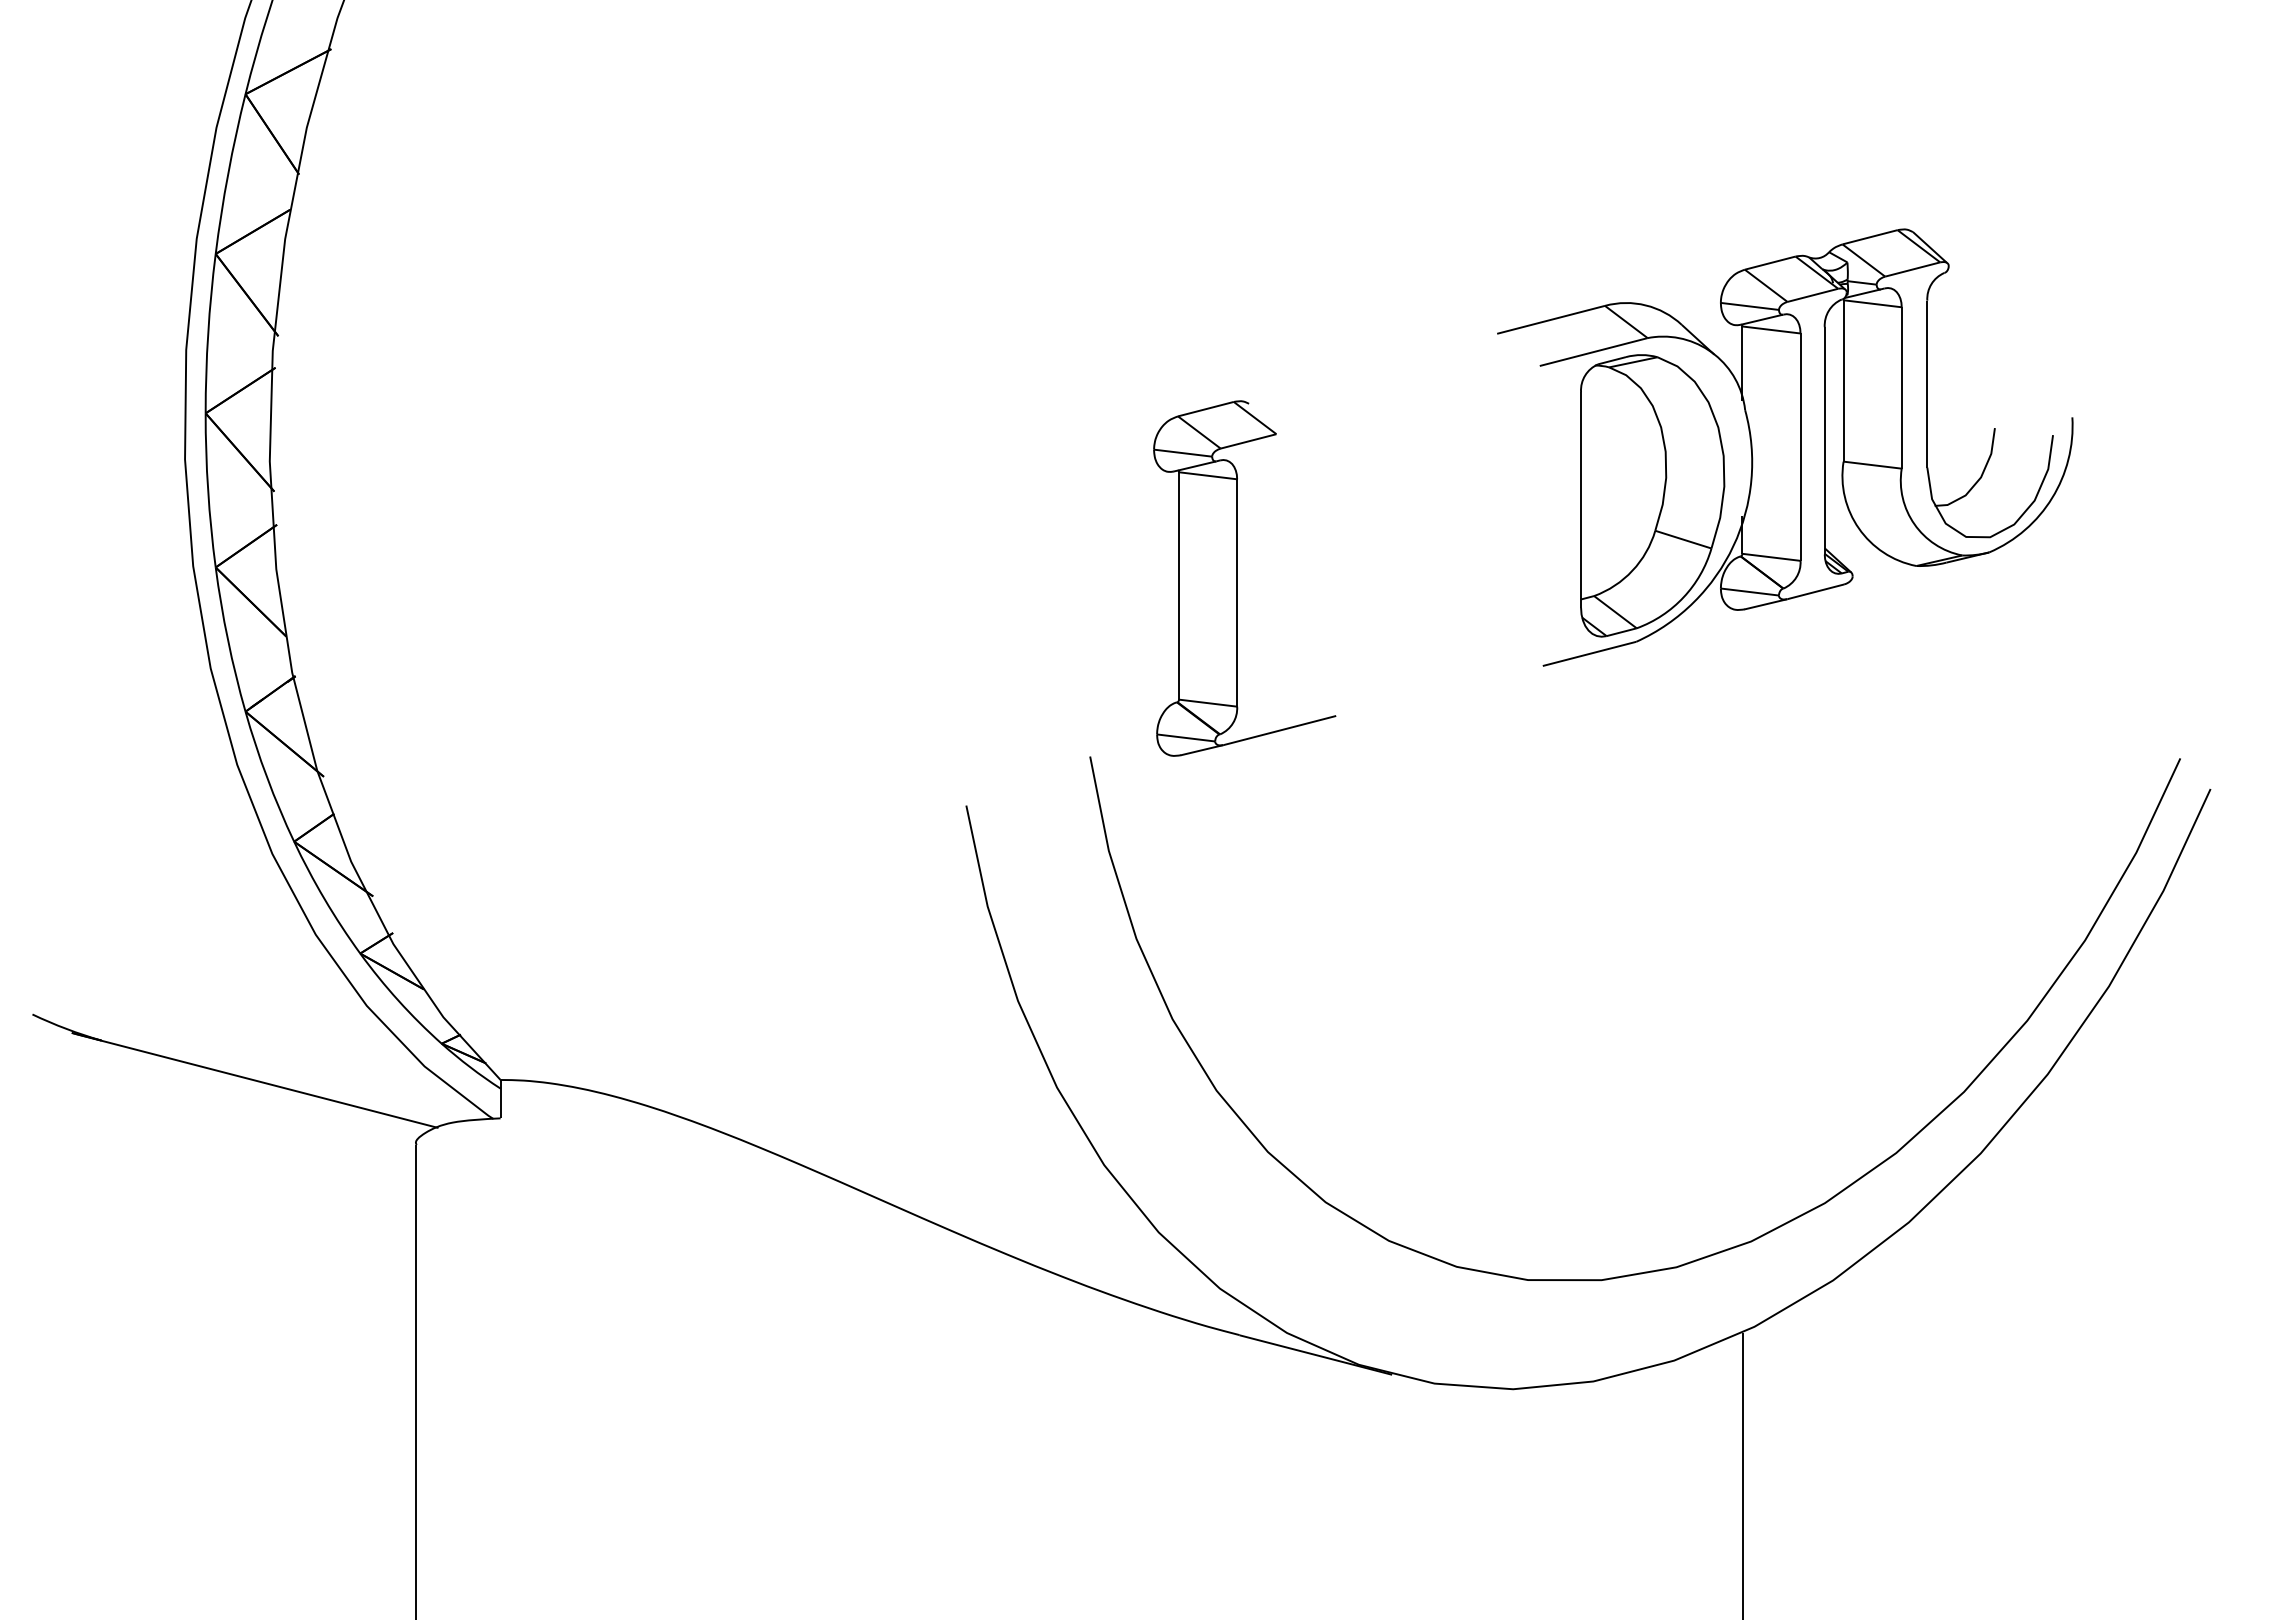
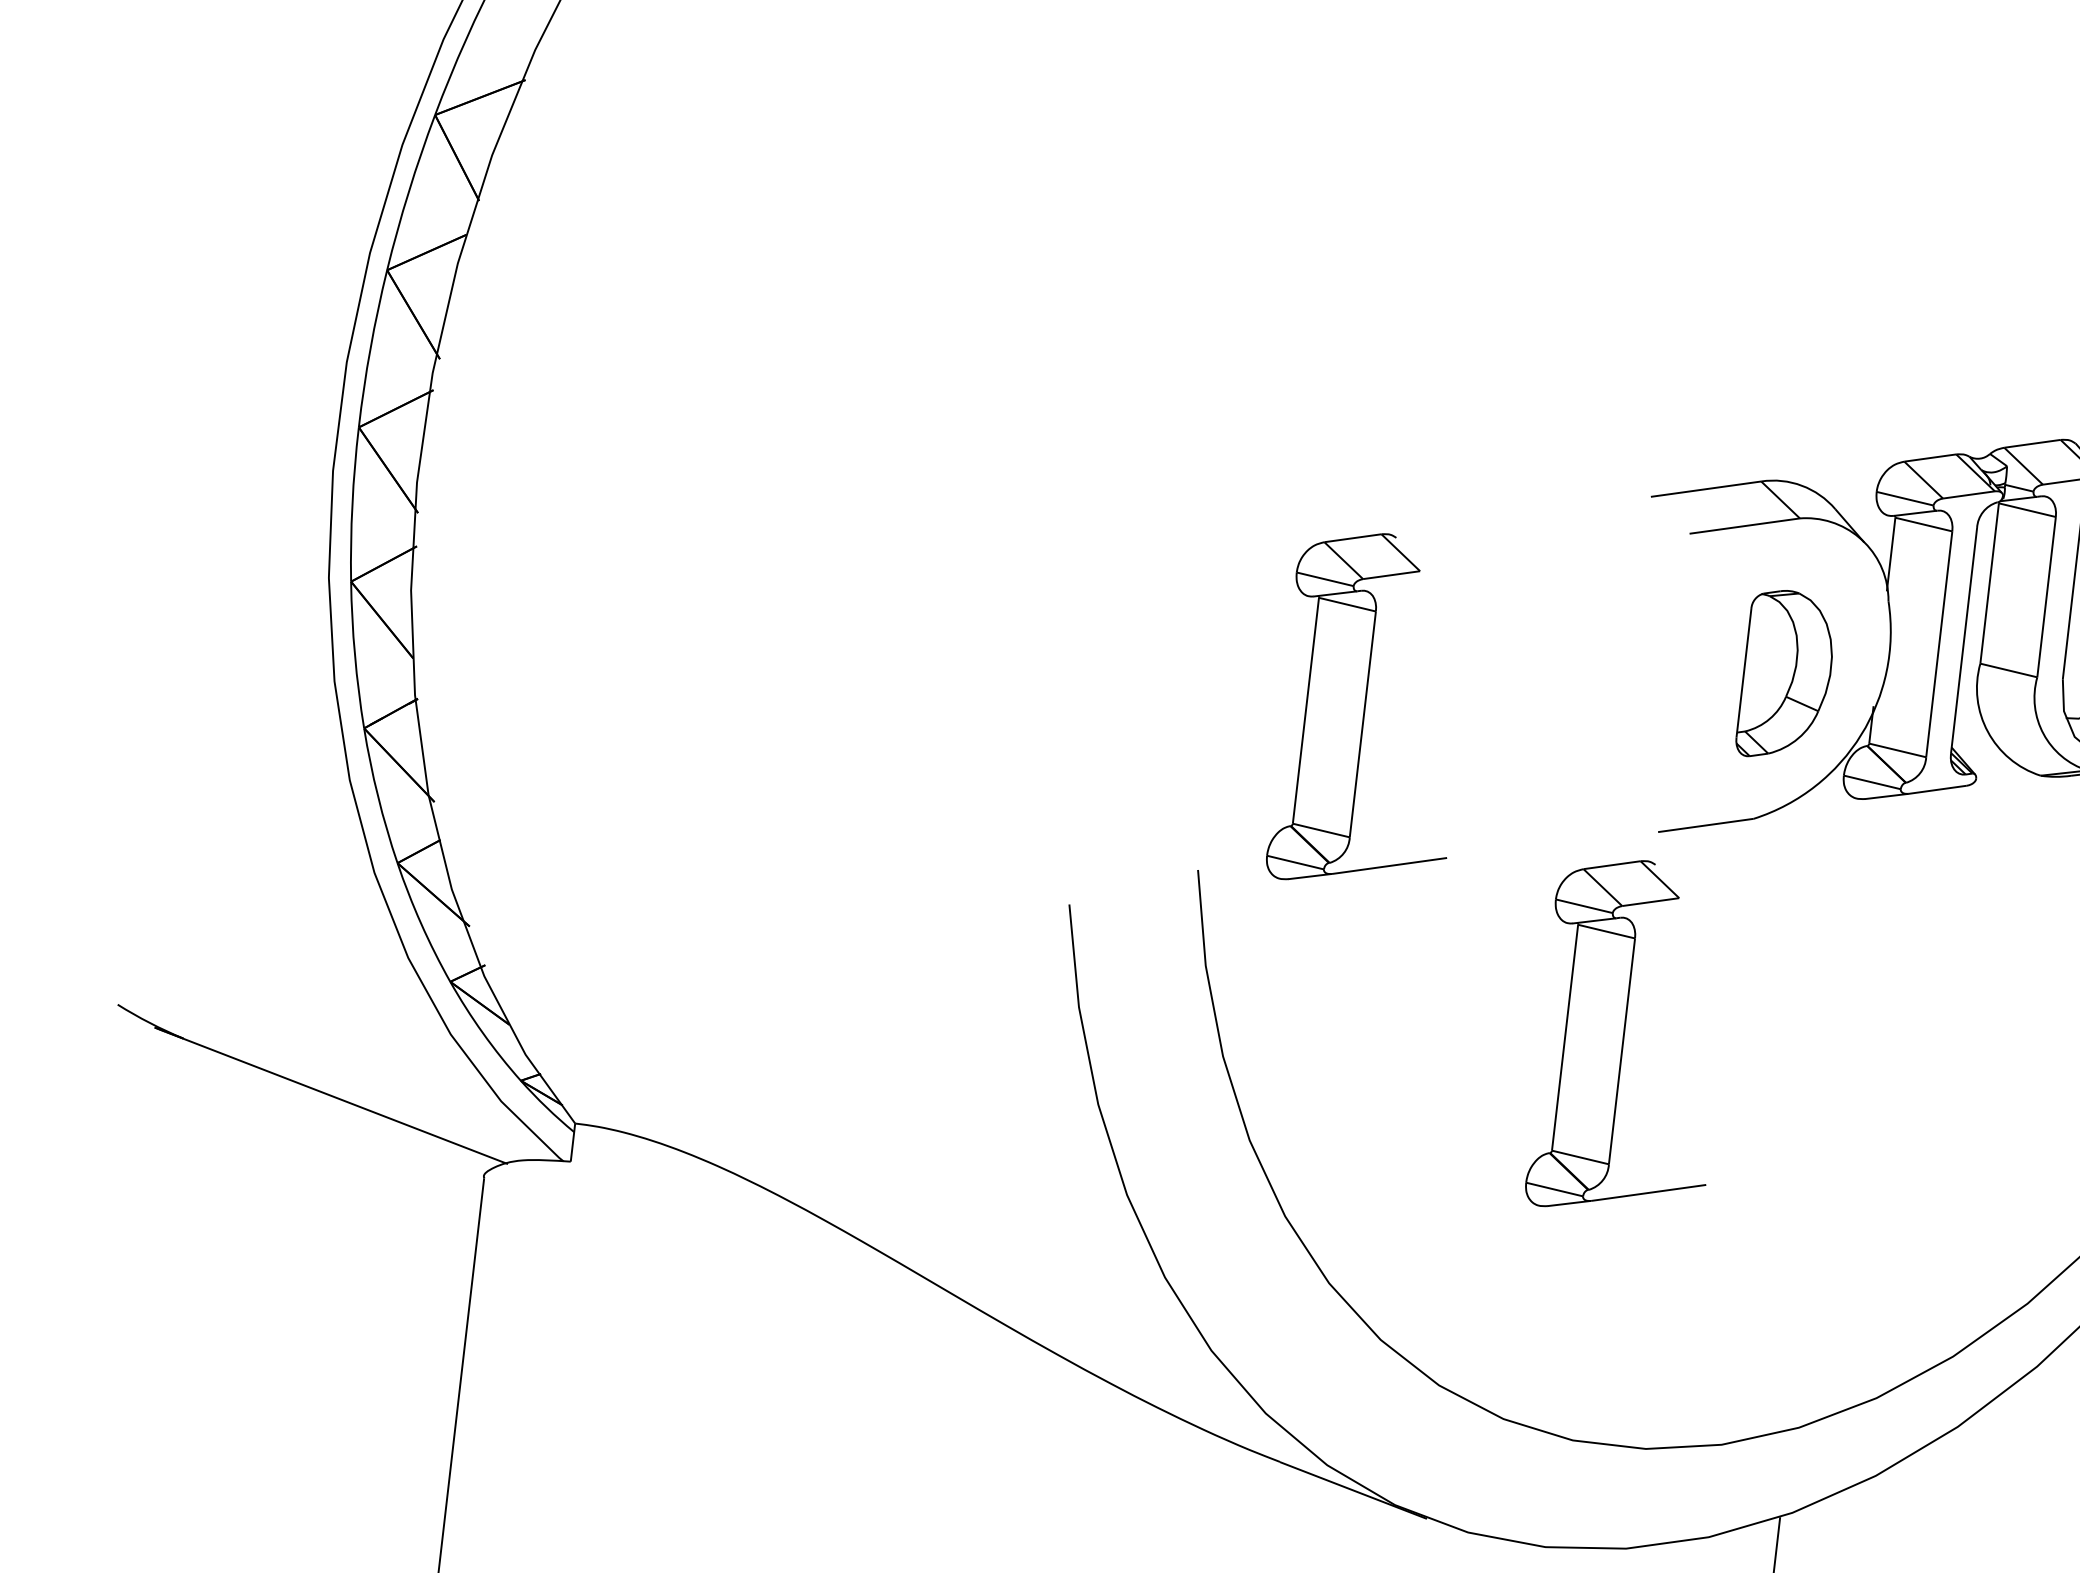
part: (1652, 495) -> (1786, 675), size x0.6
part: (1532, 873) -> (1623, 1037), added

